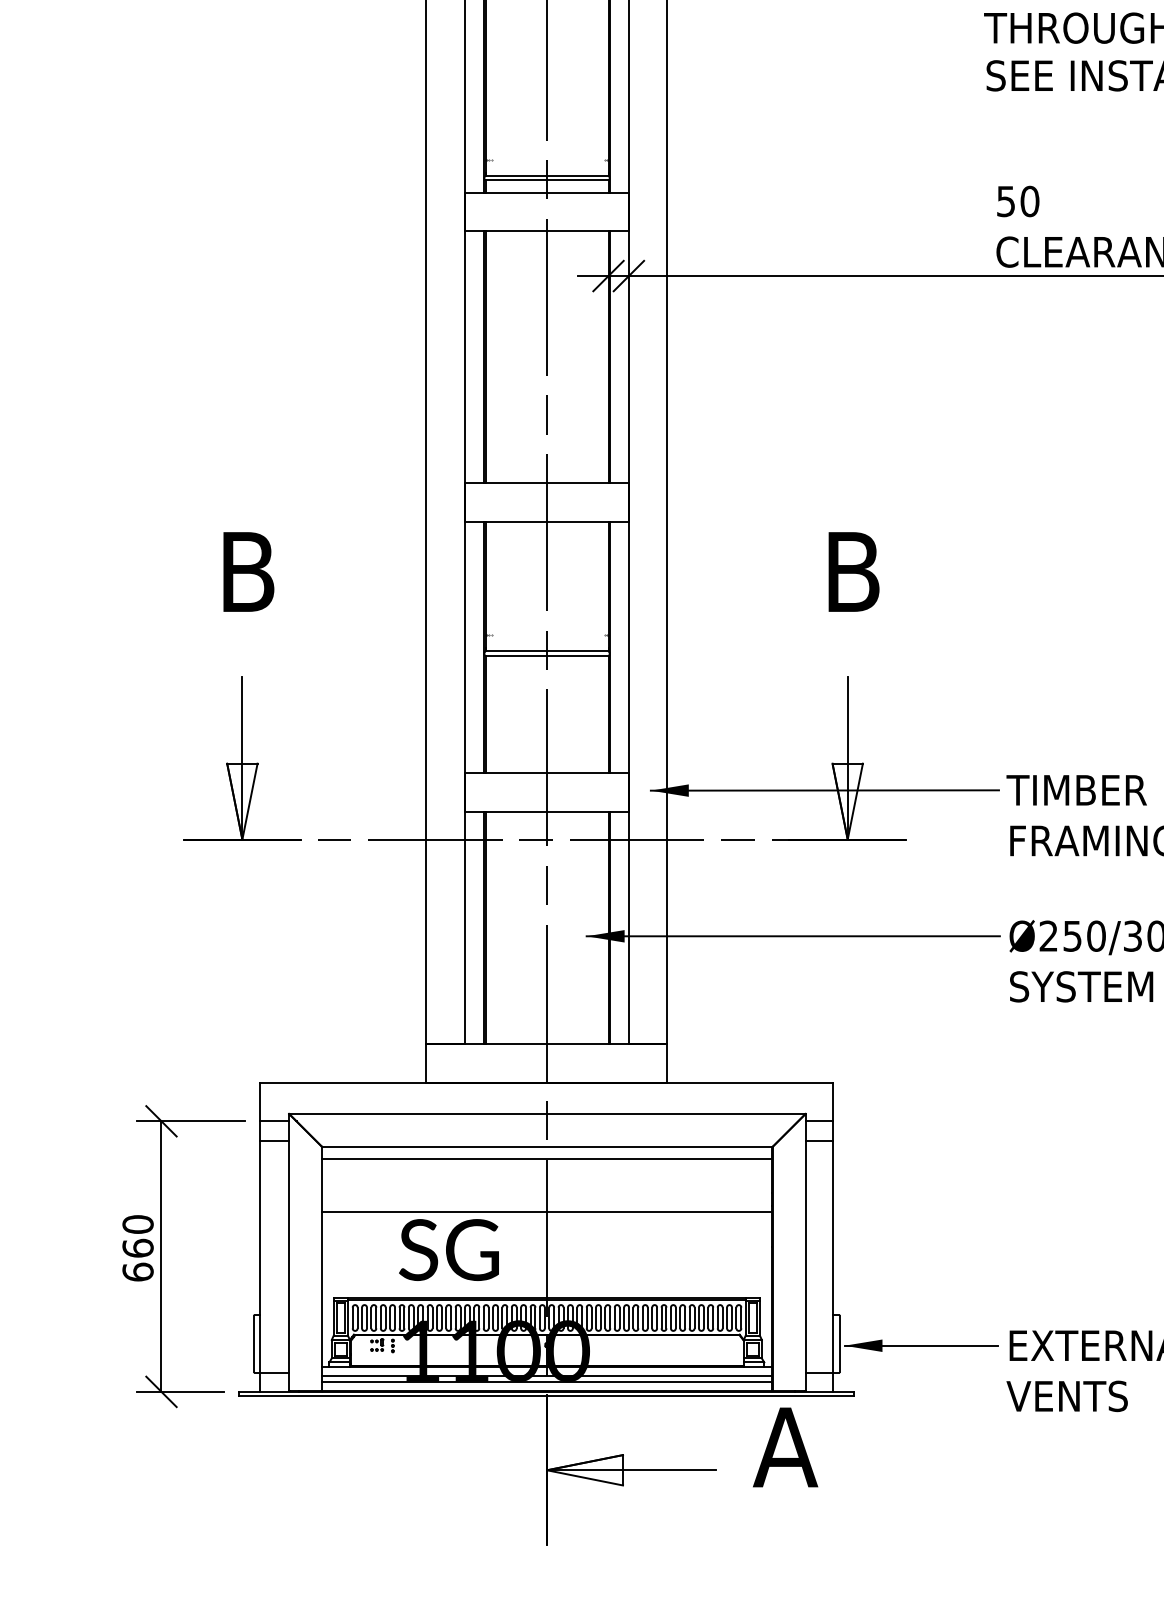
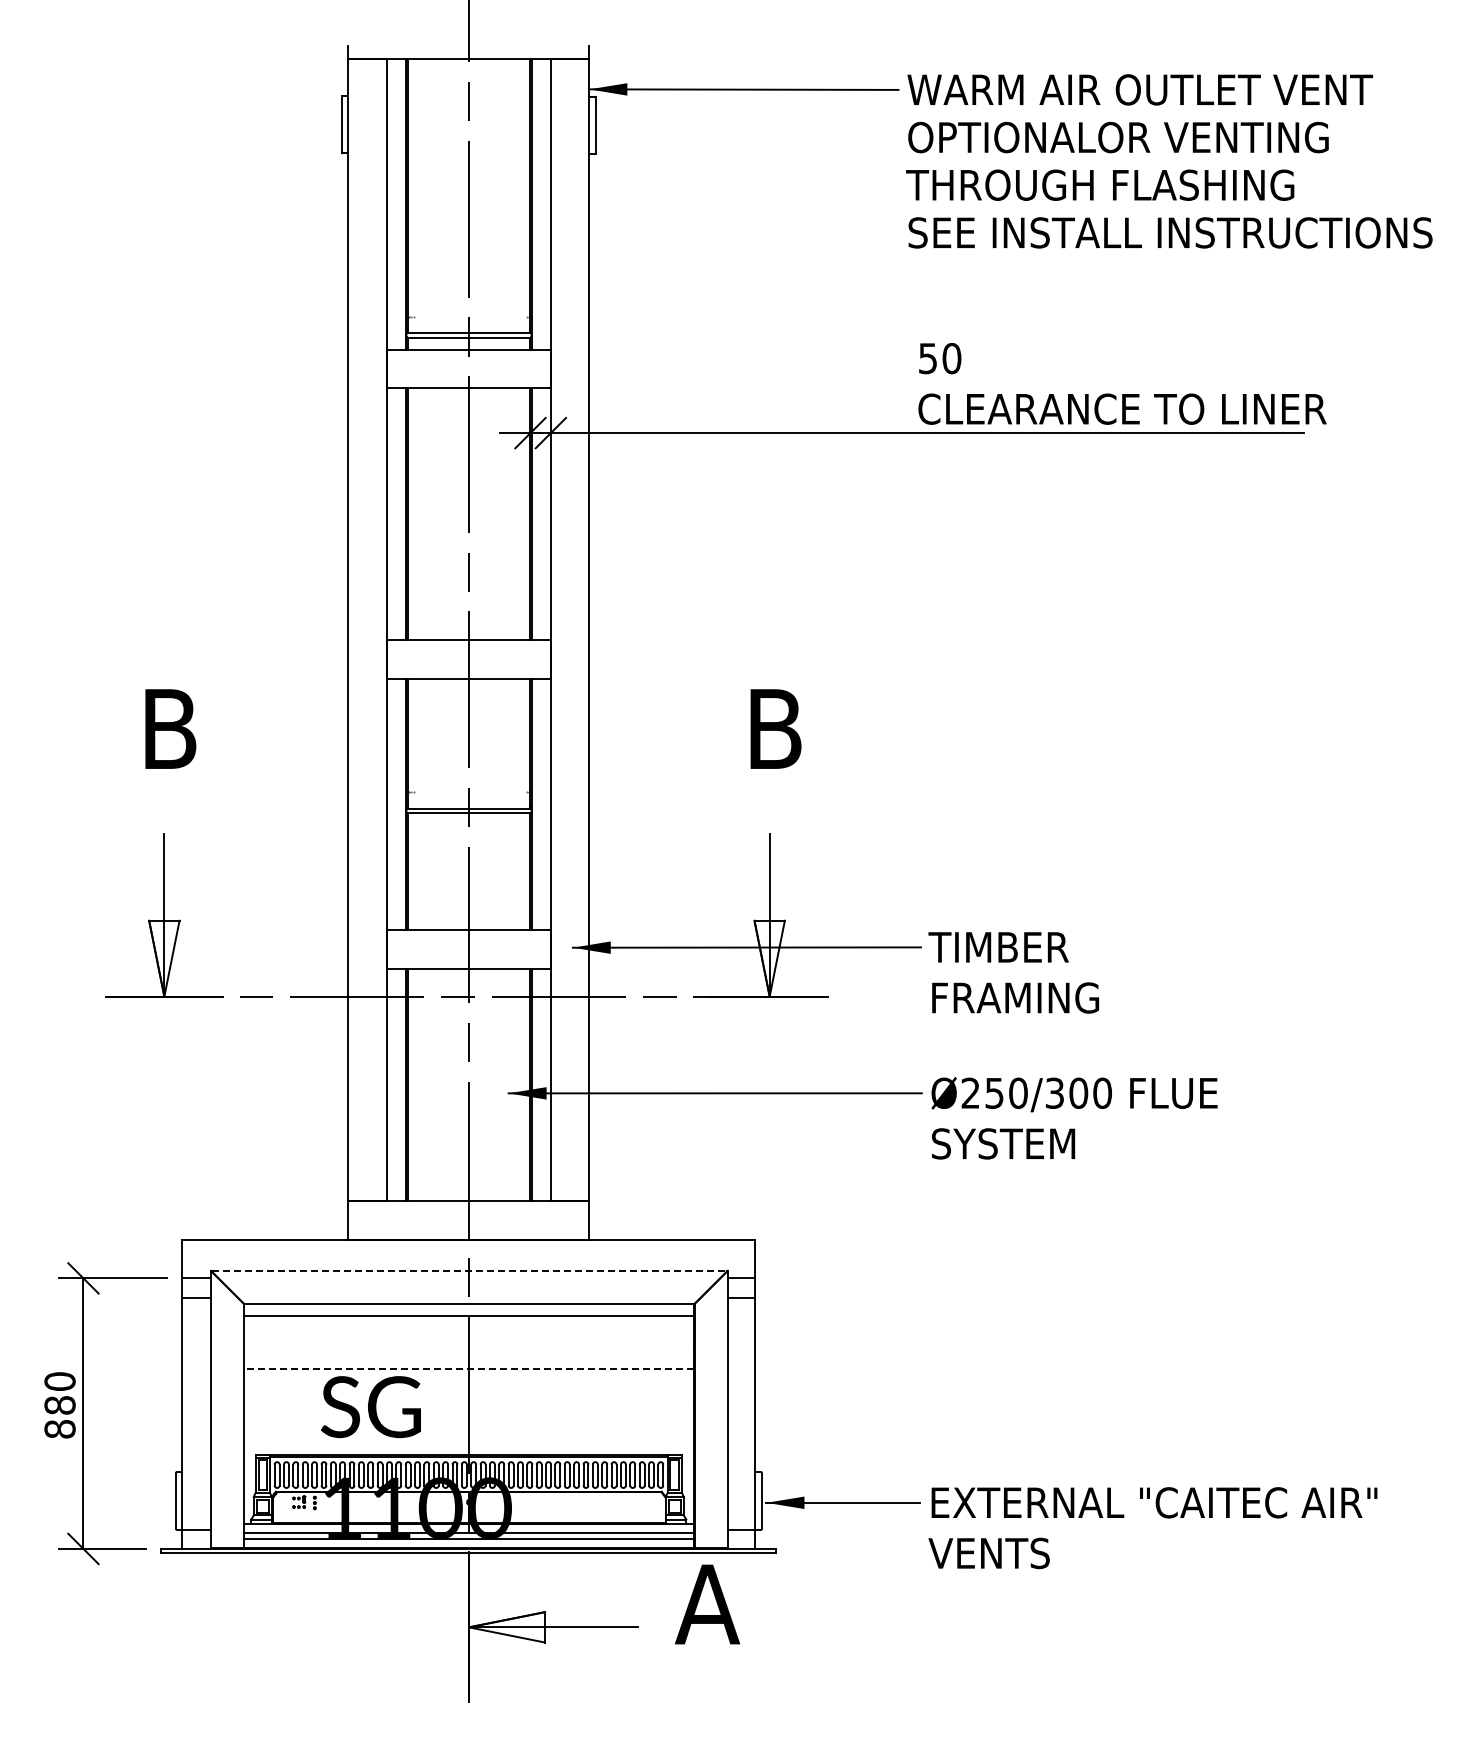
line: (547, 1113) -> (469, 1270), solid -> dashed
line: (546, 1211) -> (468, 1368), solid -> dashed
text: (137, 1259) -> (59, 1416), 660 -> 880

